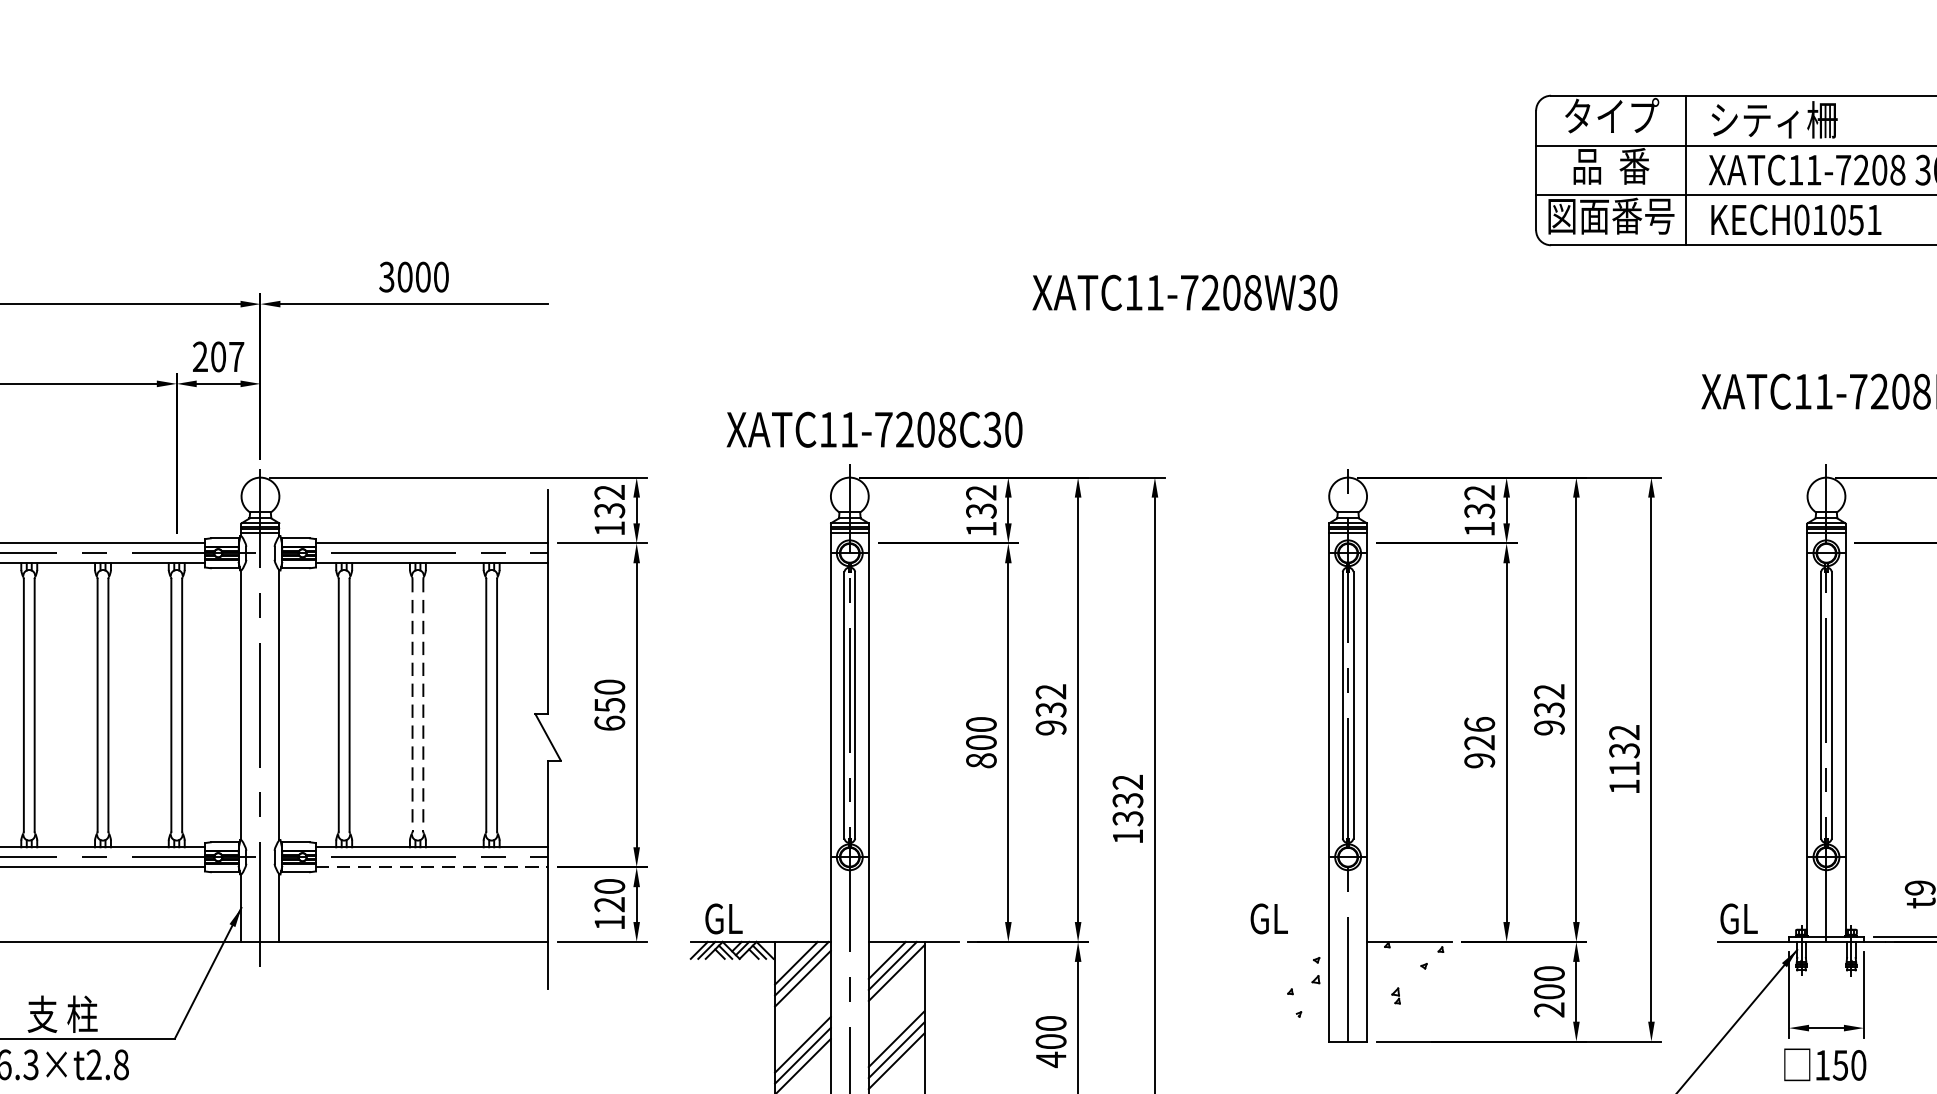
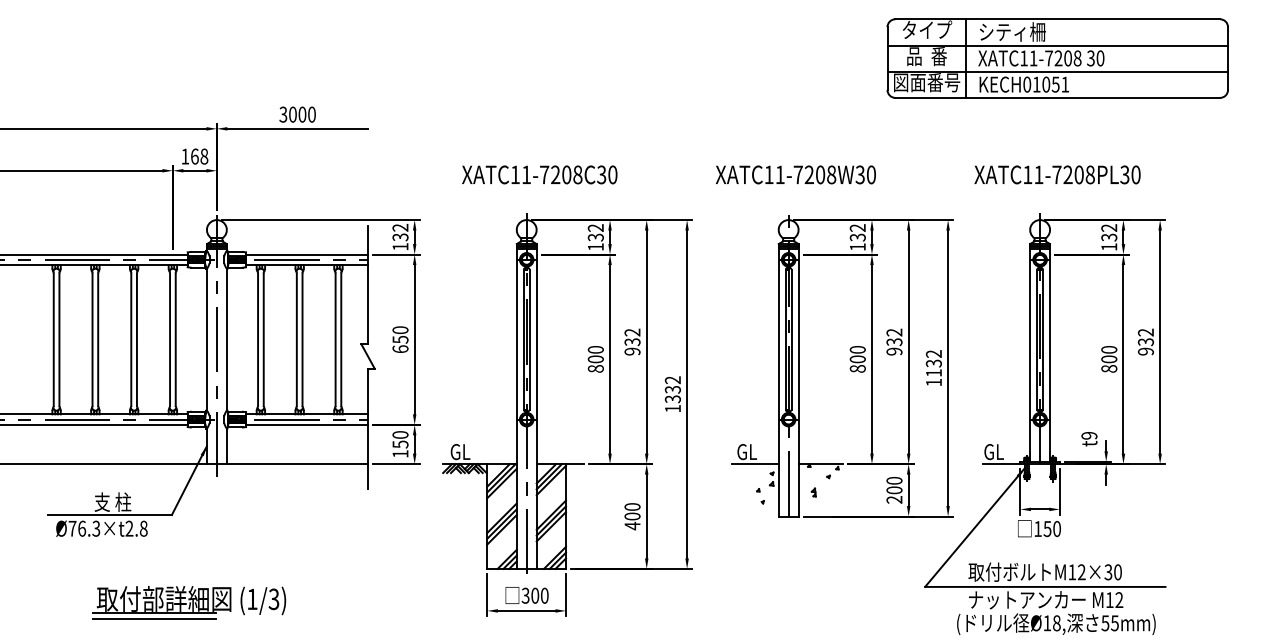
text: (1184, 292) -> (795, 174), moved
text: (217, 356) -> (194, 156), 207 -> 168
text: (874, 429) -> (539, 174), moved
line: (411, 706) -> (296, 340), dashed -> solid
line: (423, 706) -> (302, 340), dashed -> solid
text: (1479, 740) -> (857, 358), 926 -> 800
line: (432, 866) -> (307, 424), dashed -> solid
text: (609, 904) -> (400, 444), 120 -> 150
line: (1283, 942) -> (754, 464), added

